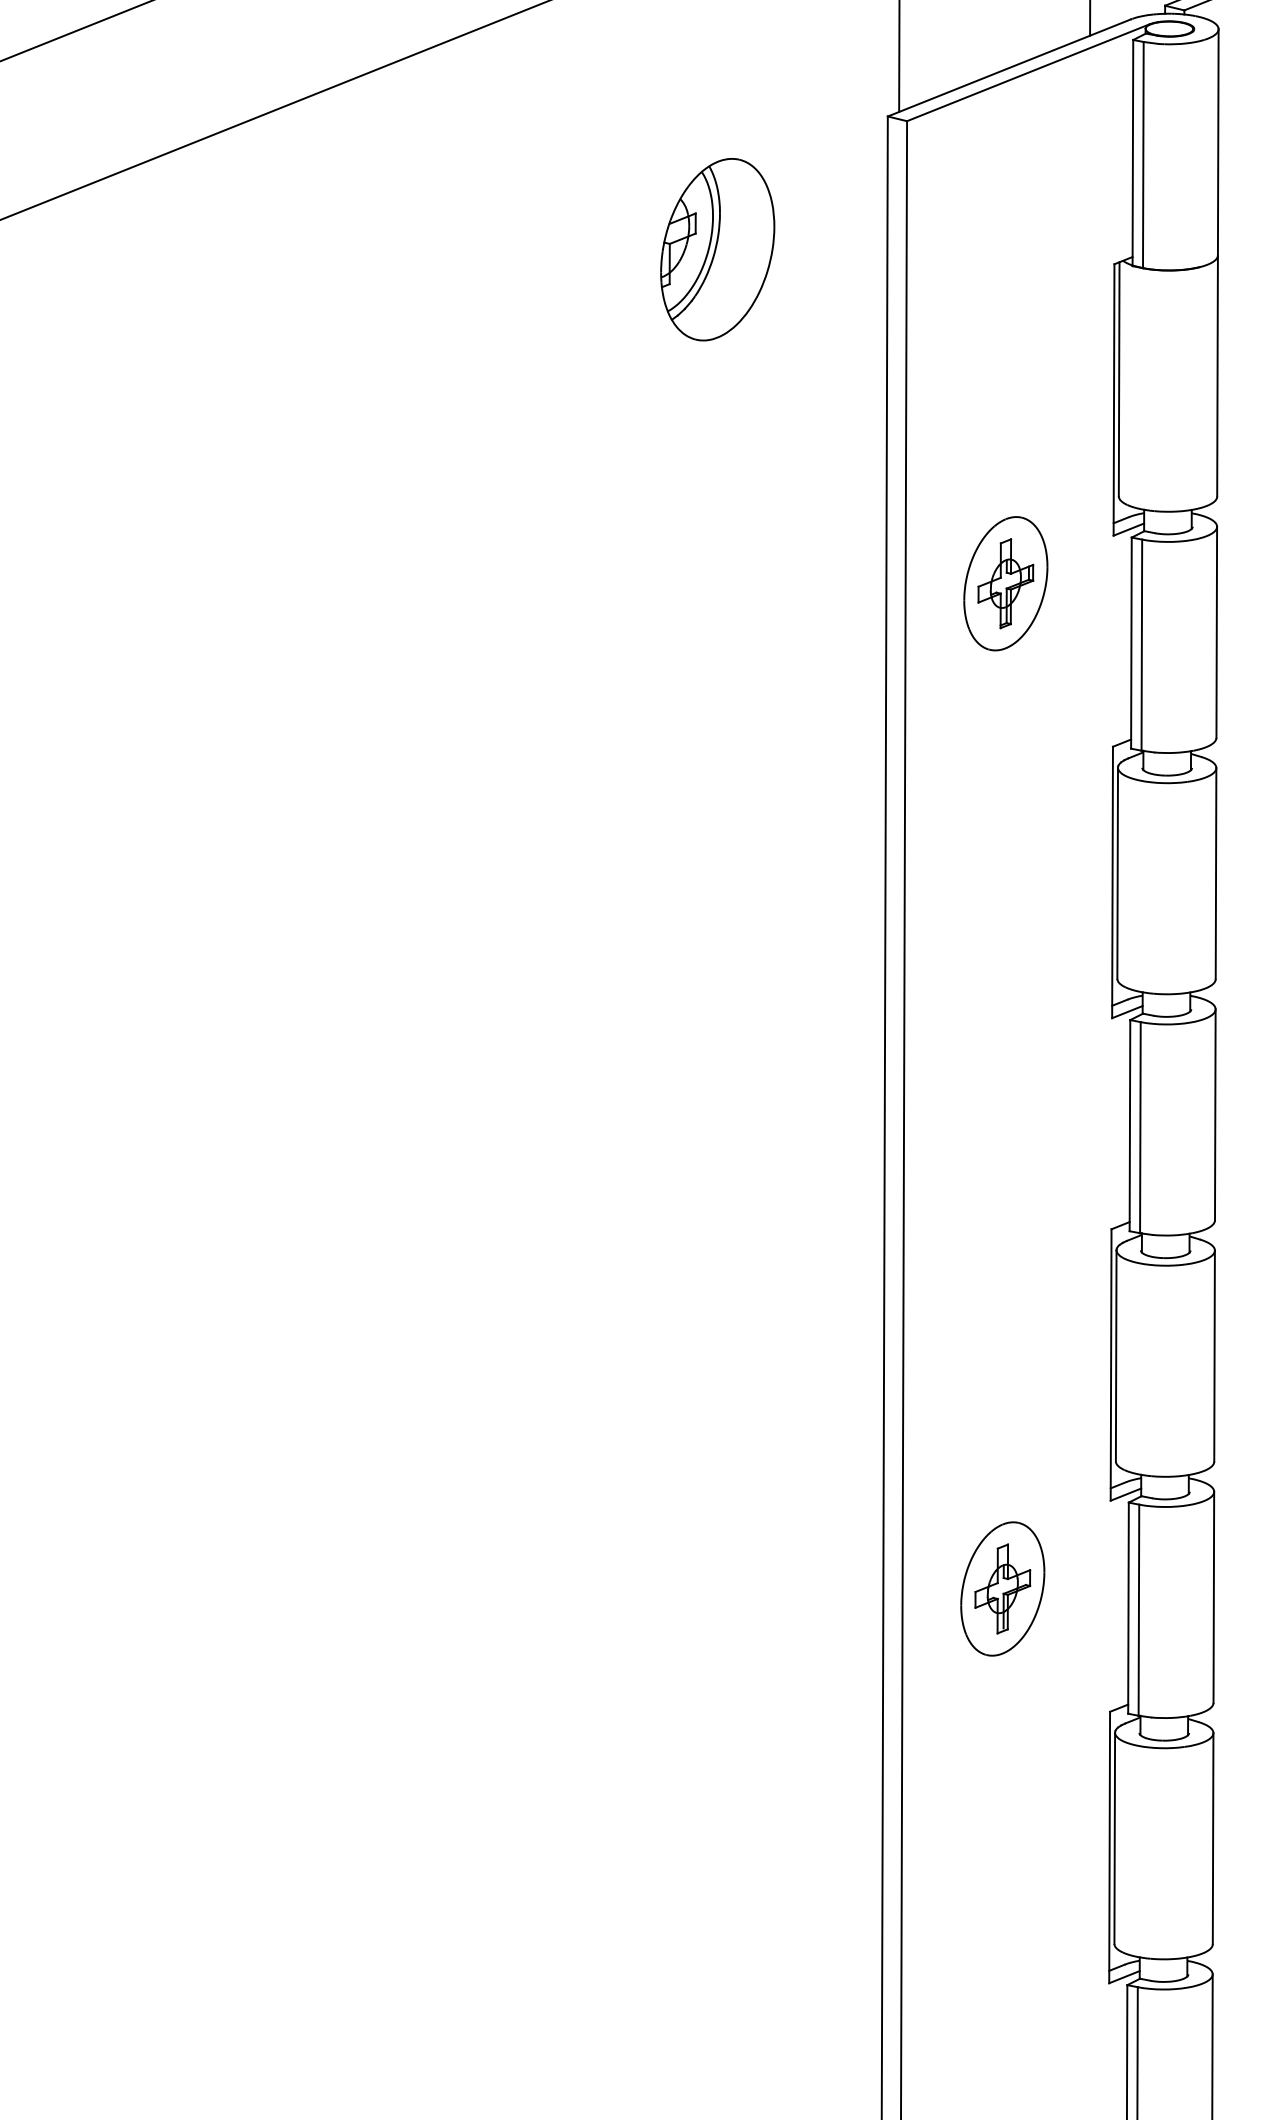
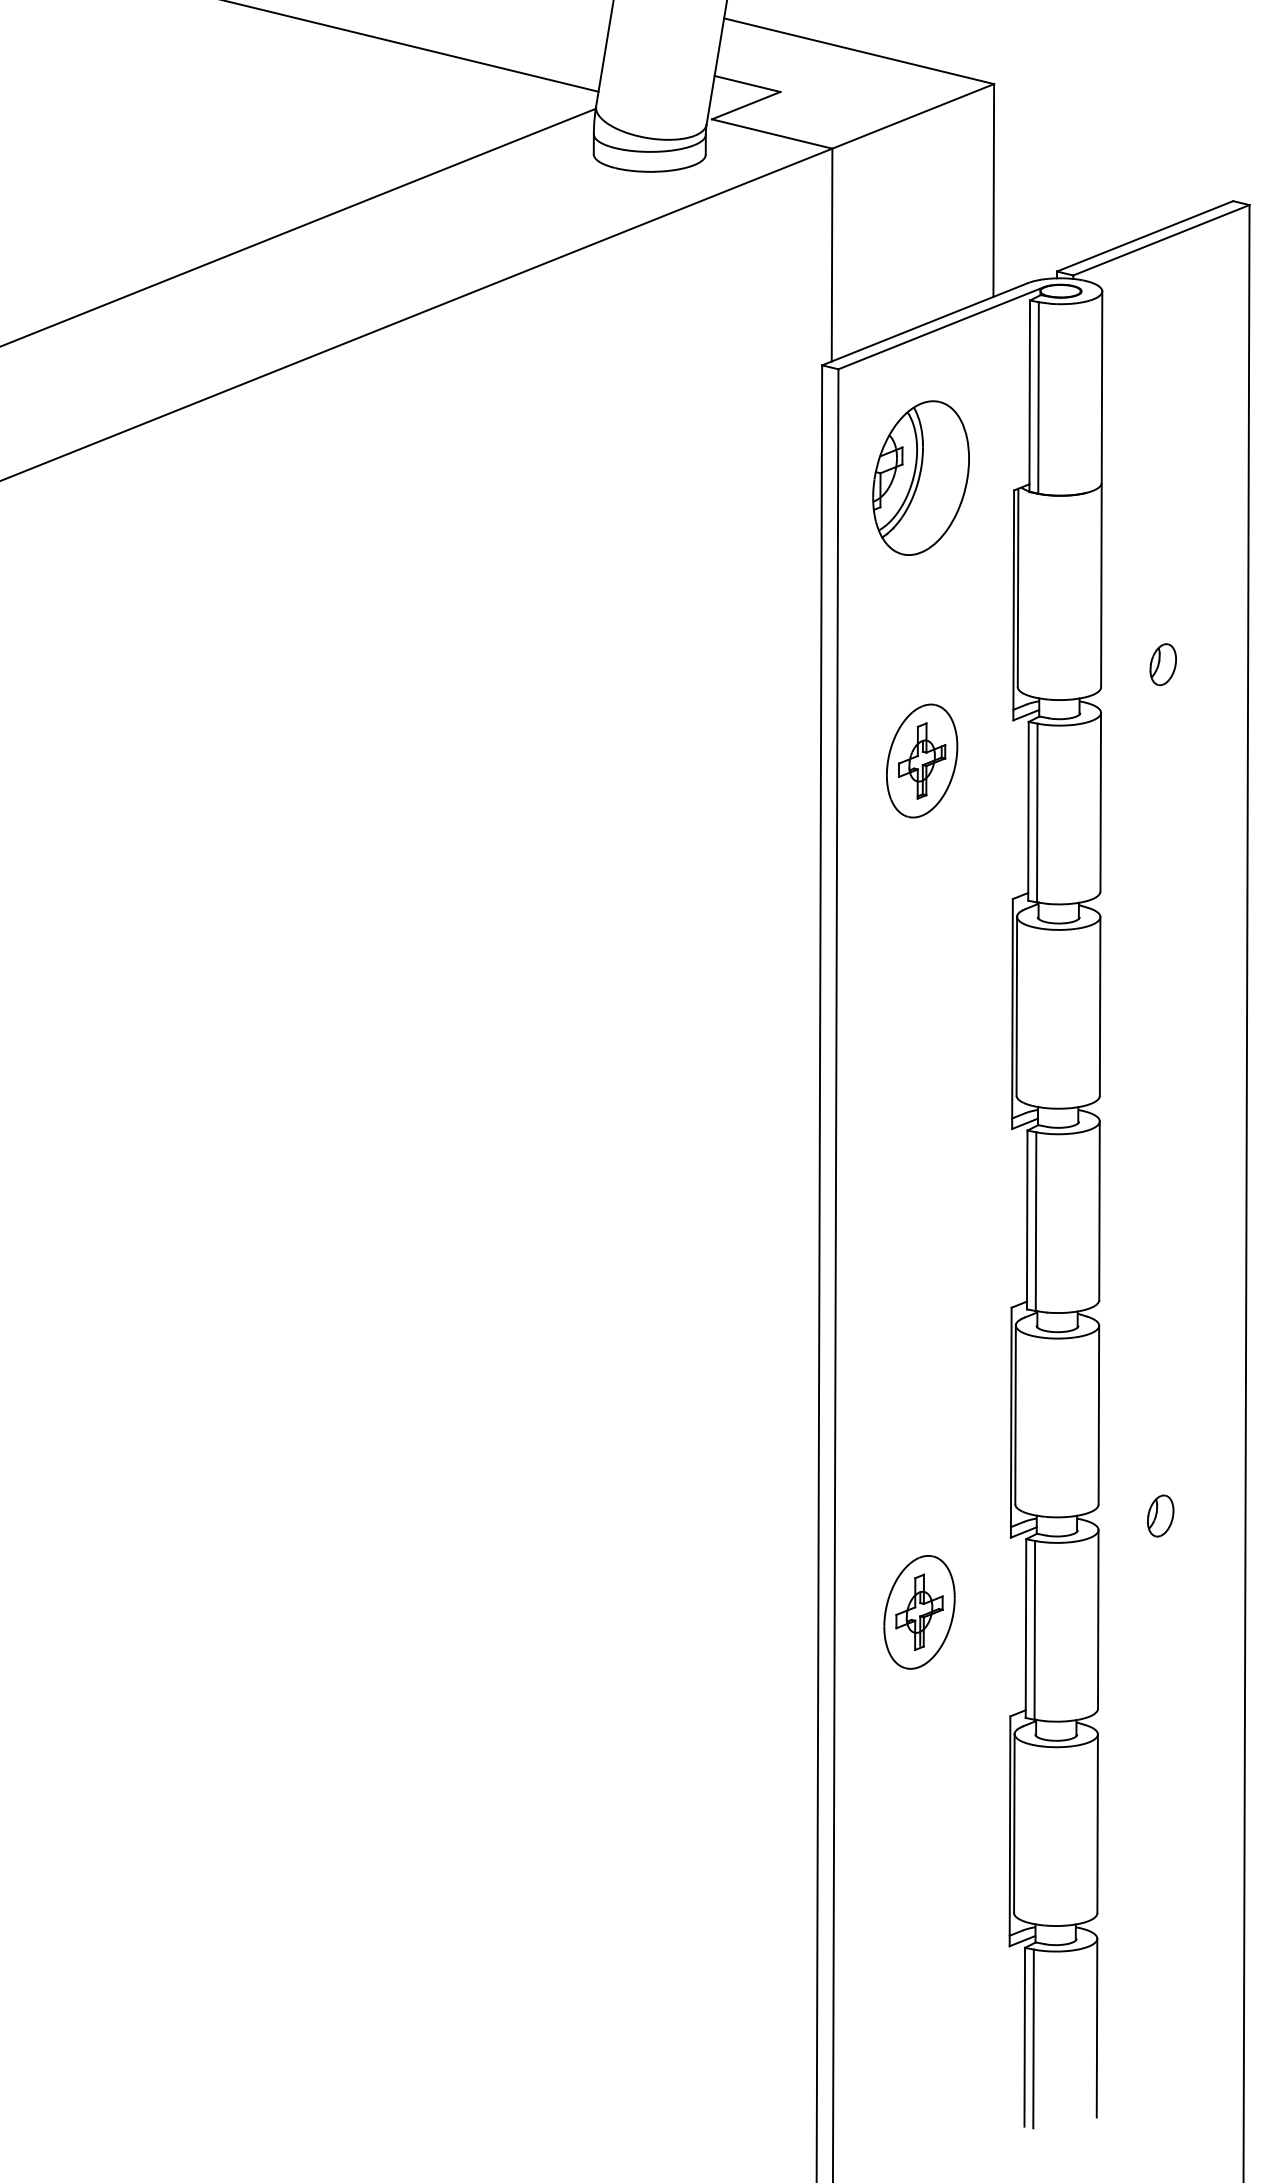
part: (717, 248) -> (920, 477), moved

